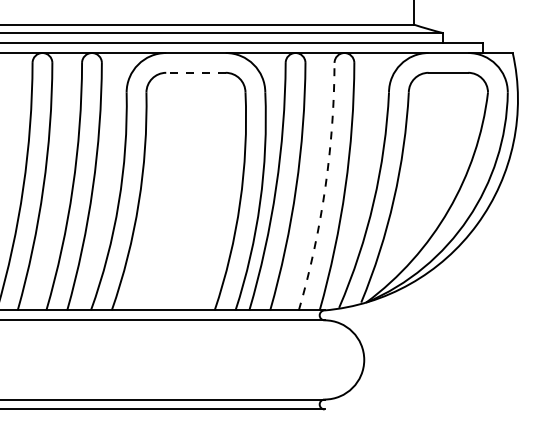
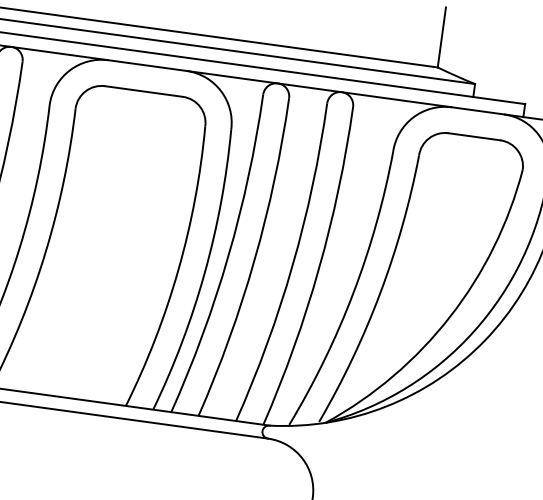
line: (195, 72) -> (143, 91), dashed -> solid
arc: (325, 187) -> (293, 264), dashed -> solid

